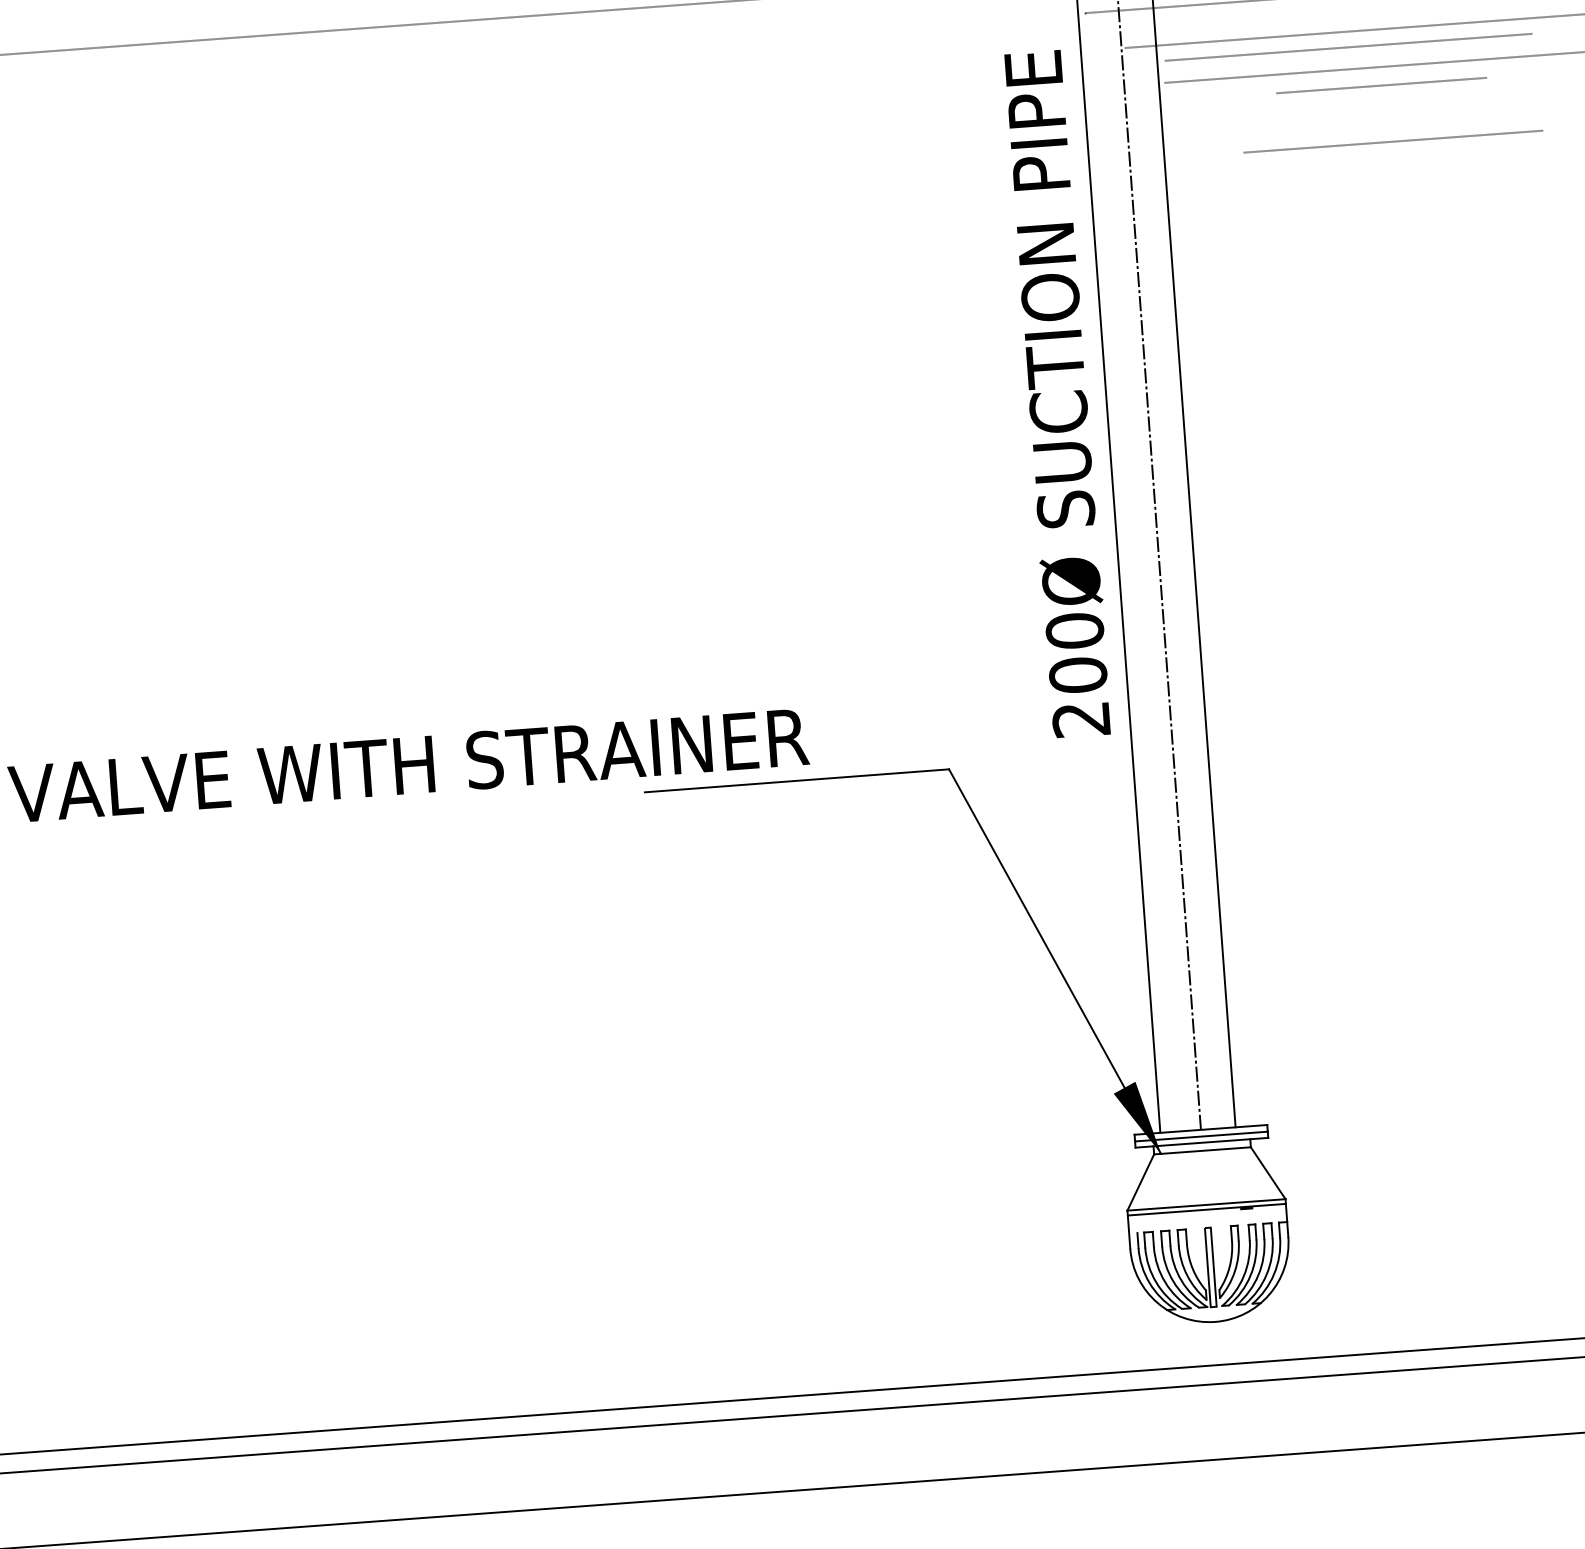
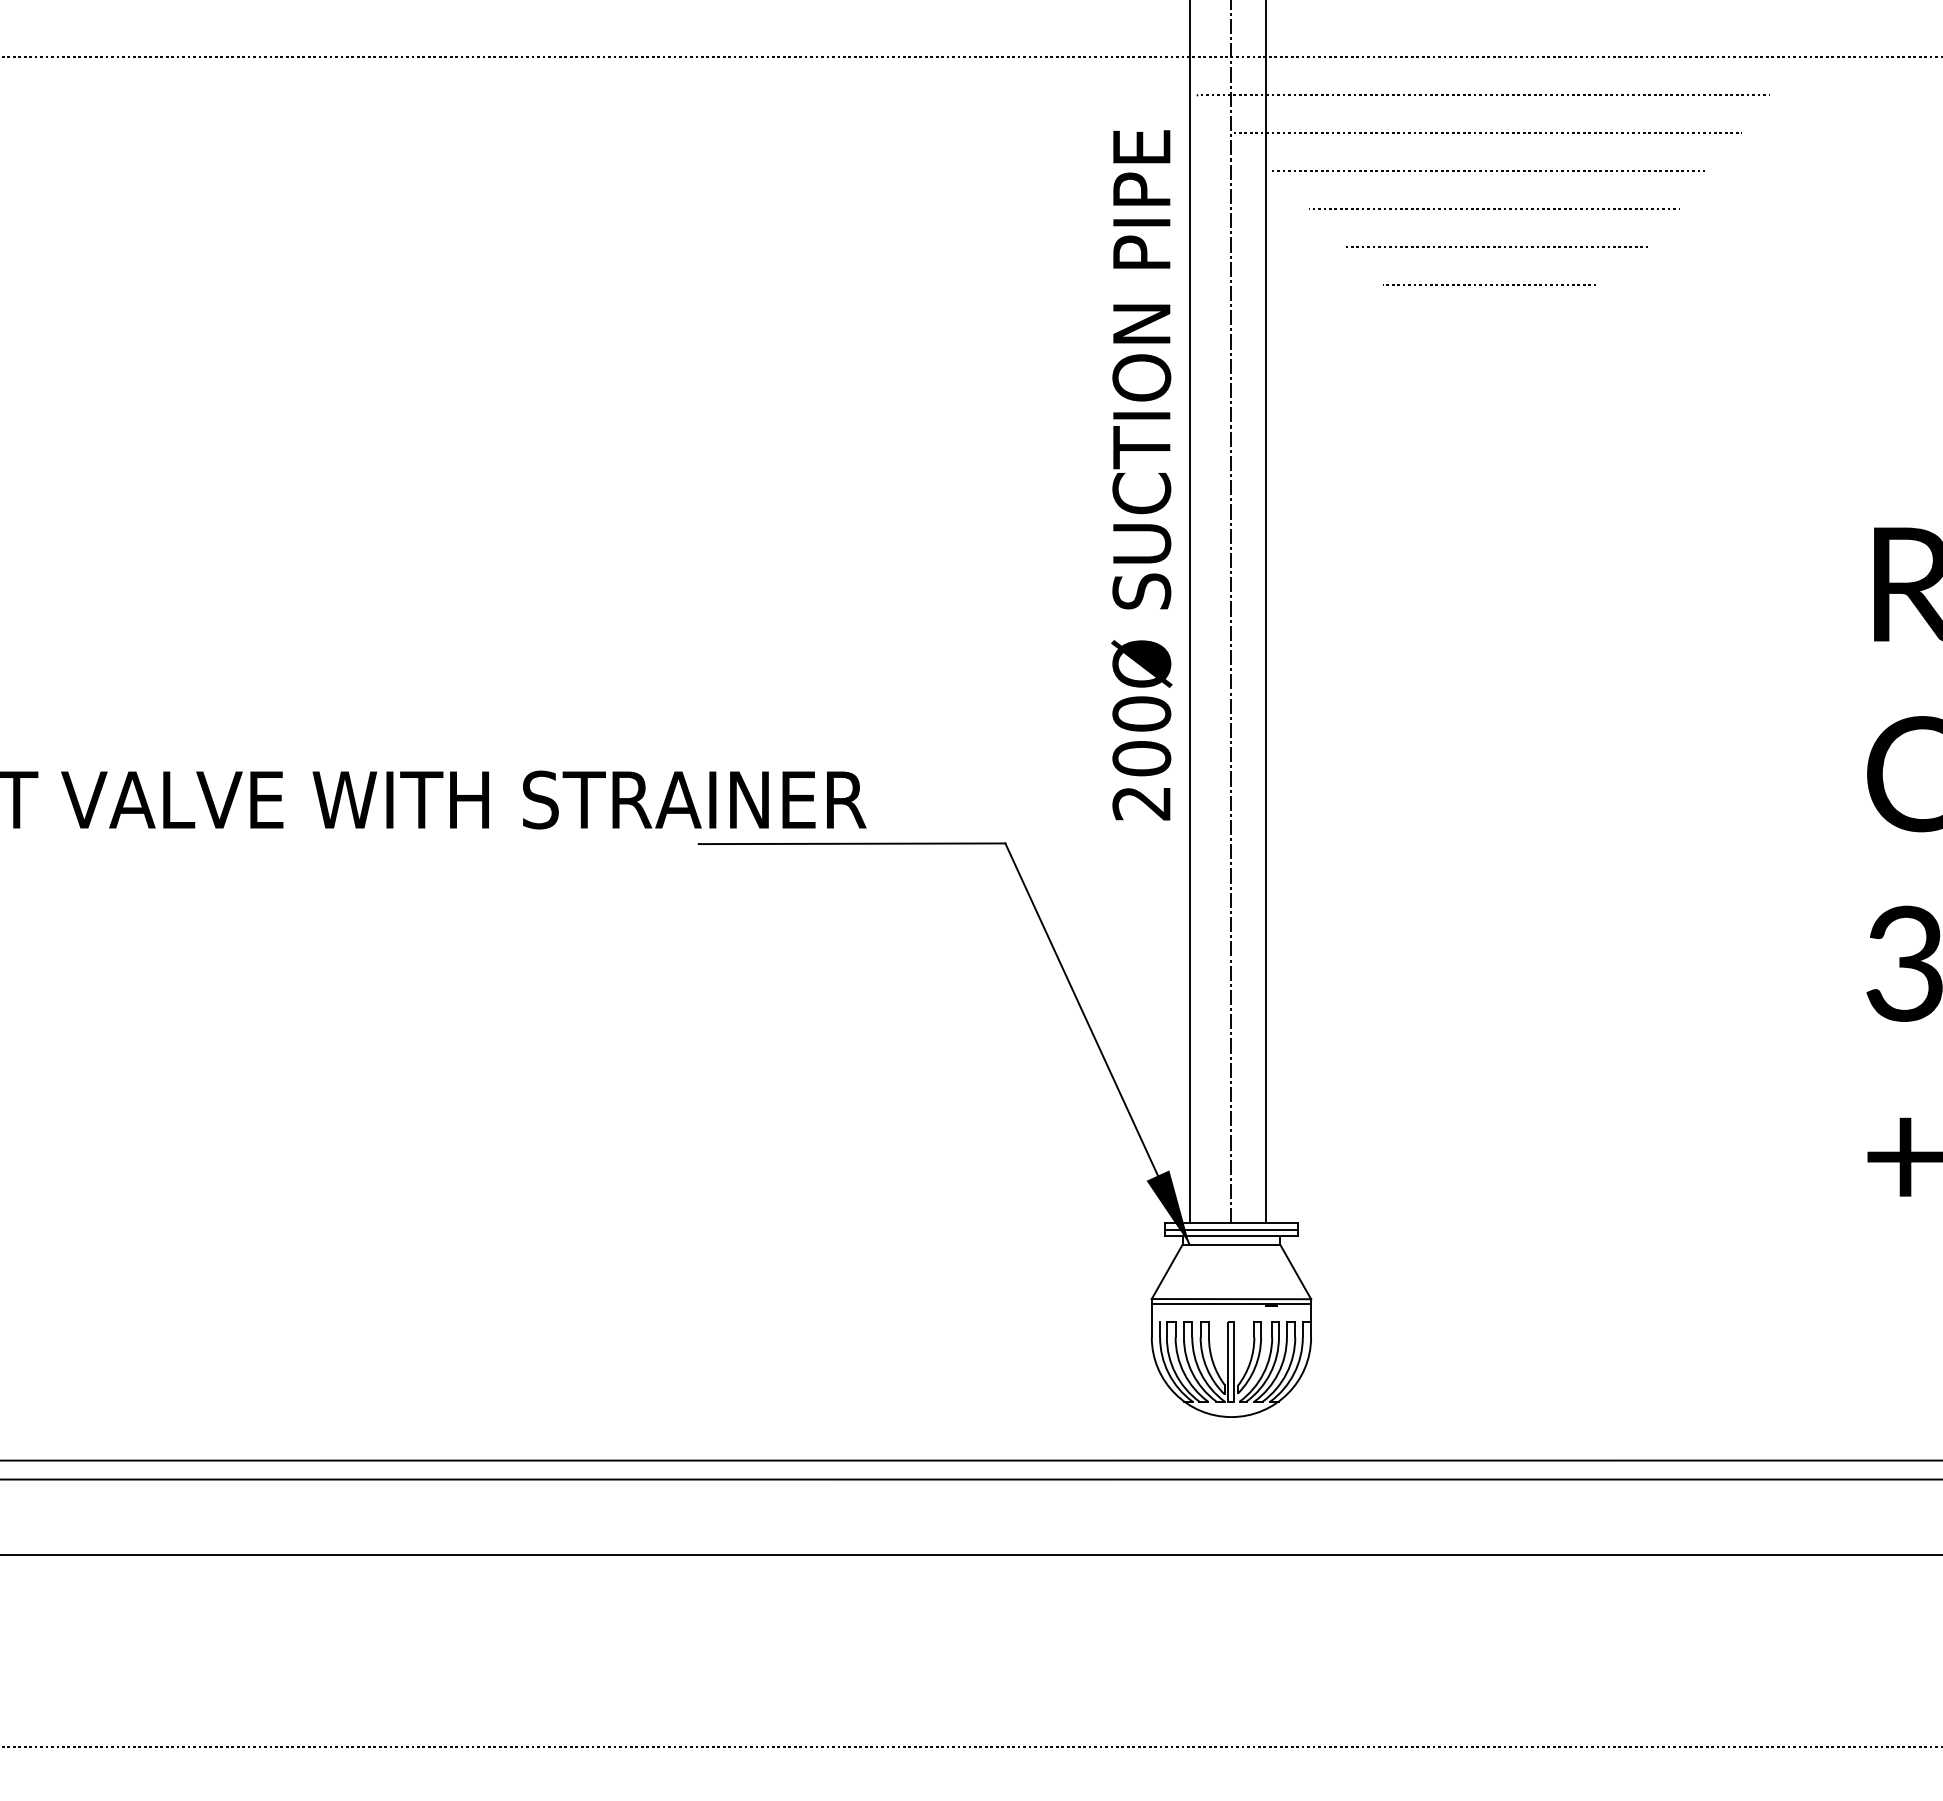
line: (1348, 46) -> (1494, 208), moved
line: (1382, 85) -> (1490, 284), moved

